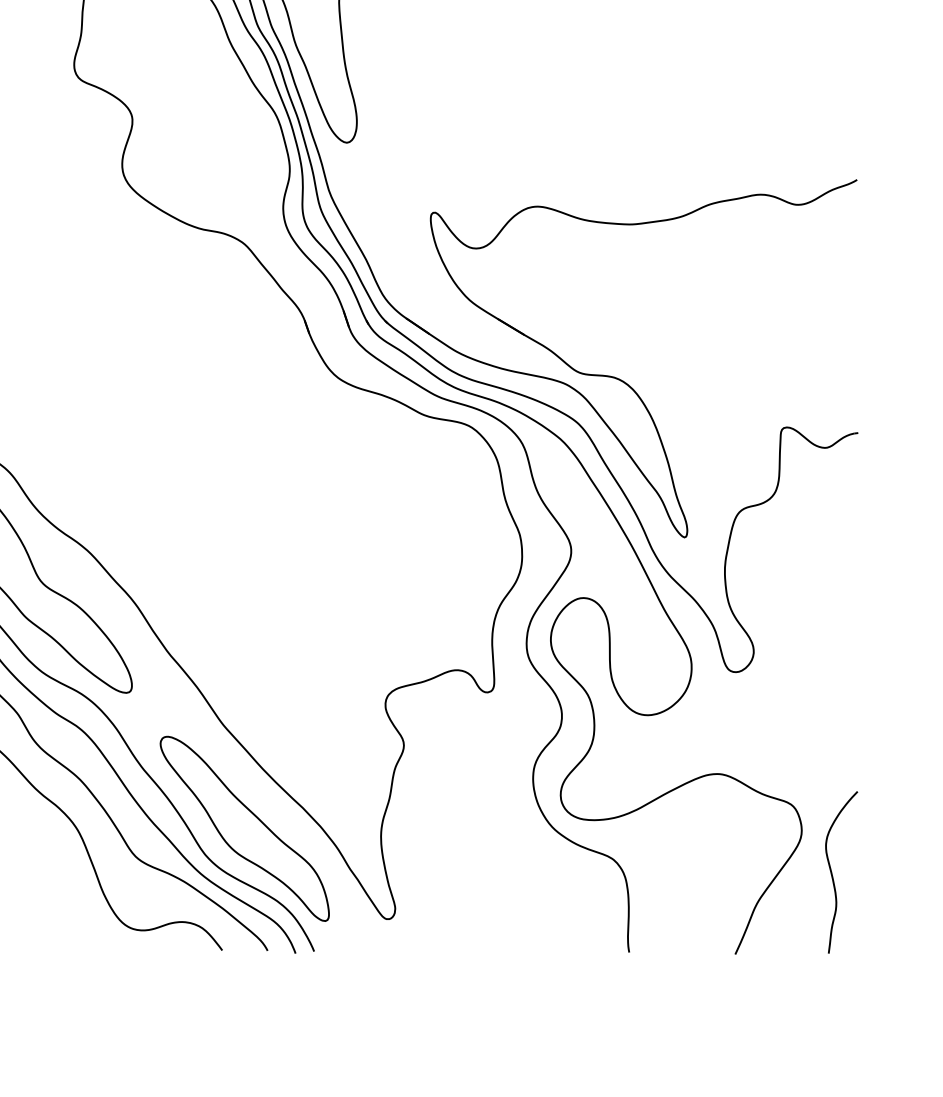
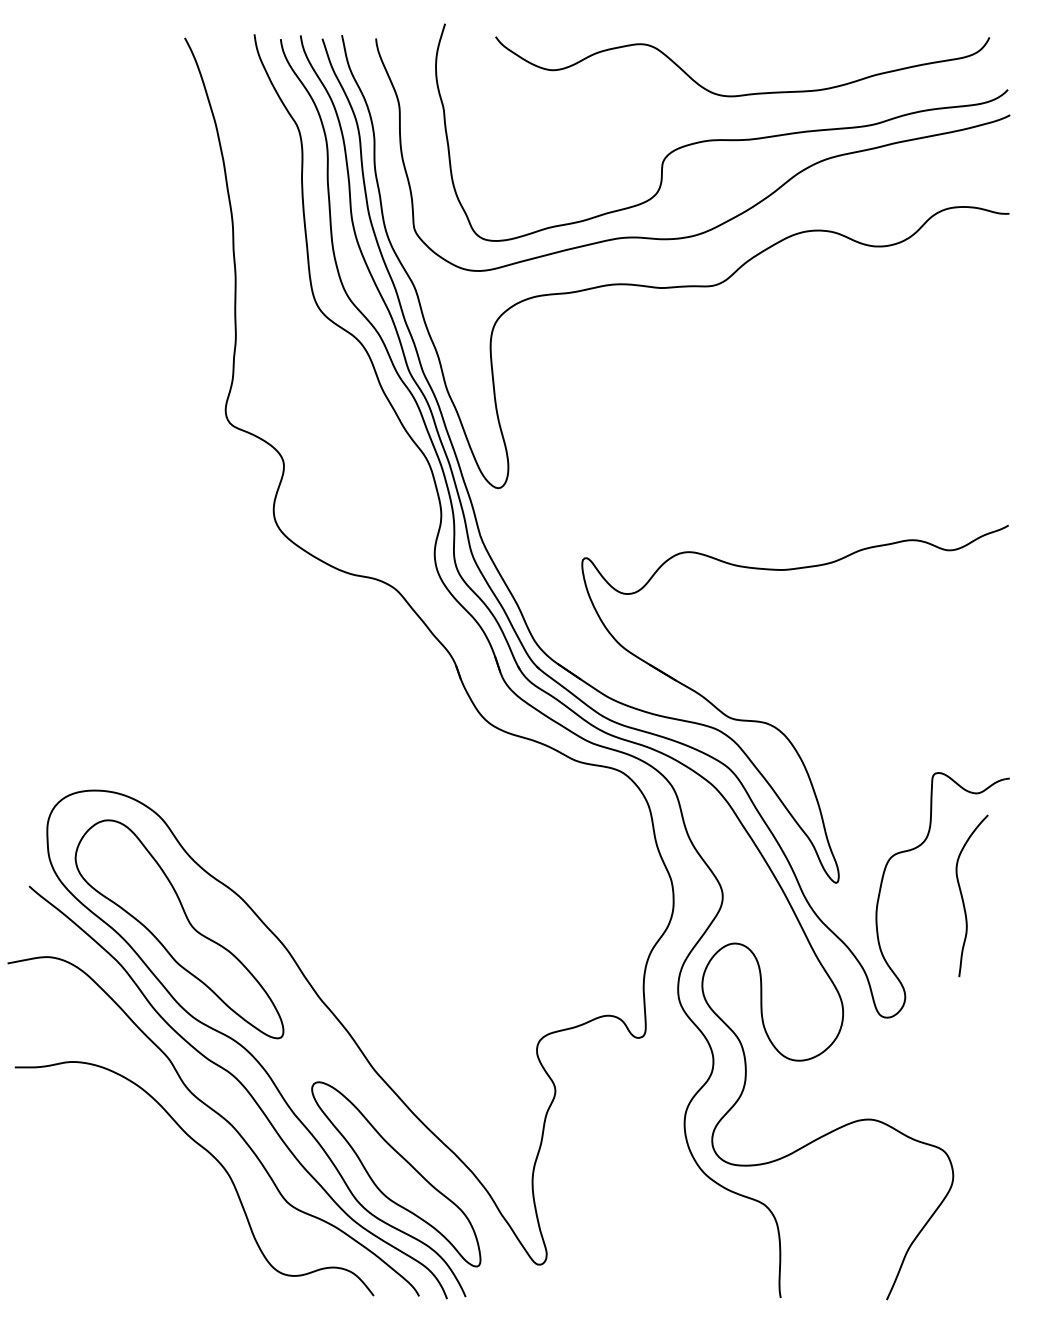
curve: (833, 873) -> (963, 897), moved

